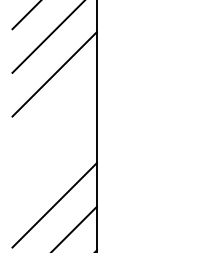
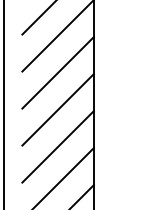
line: (54, 117) -> (57, 109), added
line: (54, 161) -> (57, 146), added

